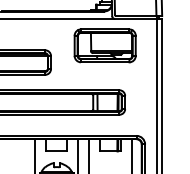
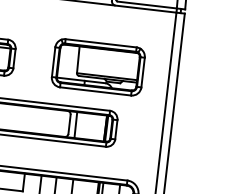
part: (104, 45) -> (97, 66), moved

